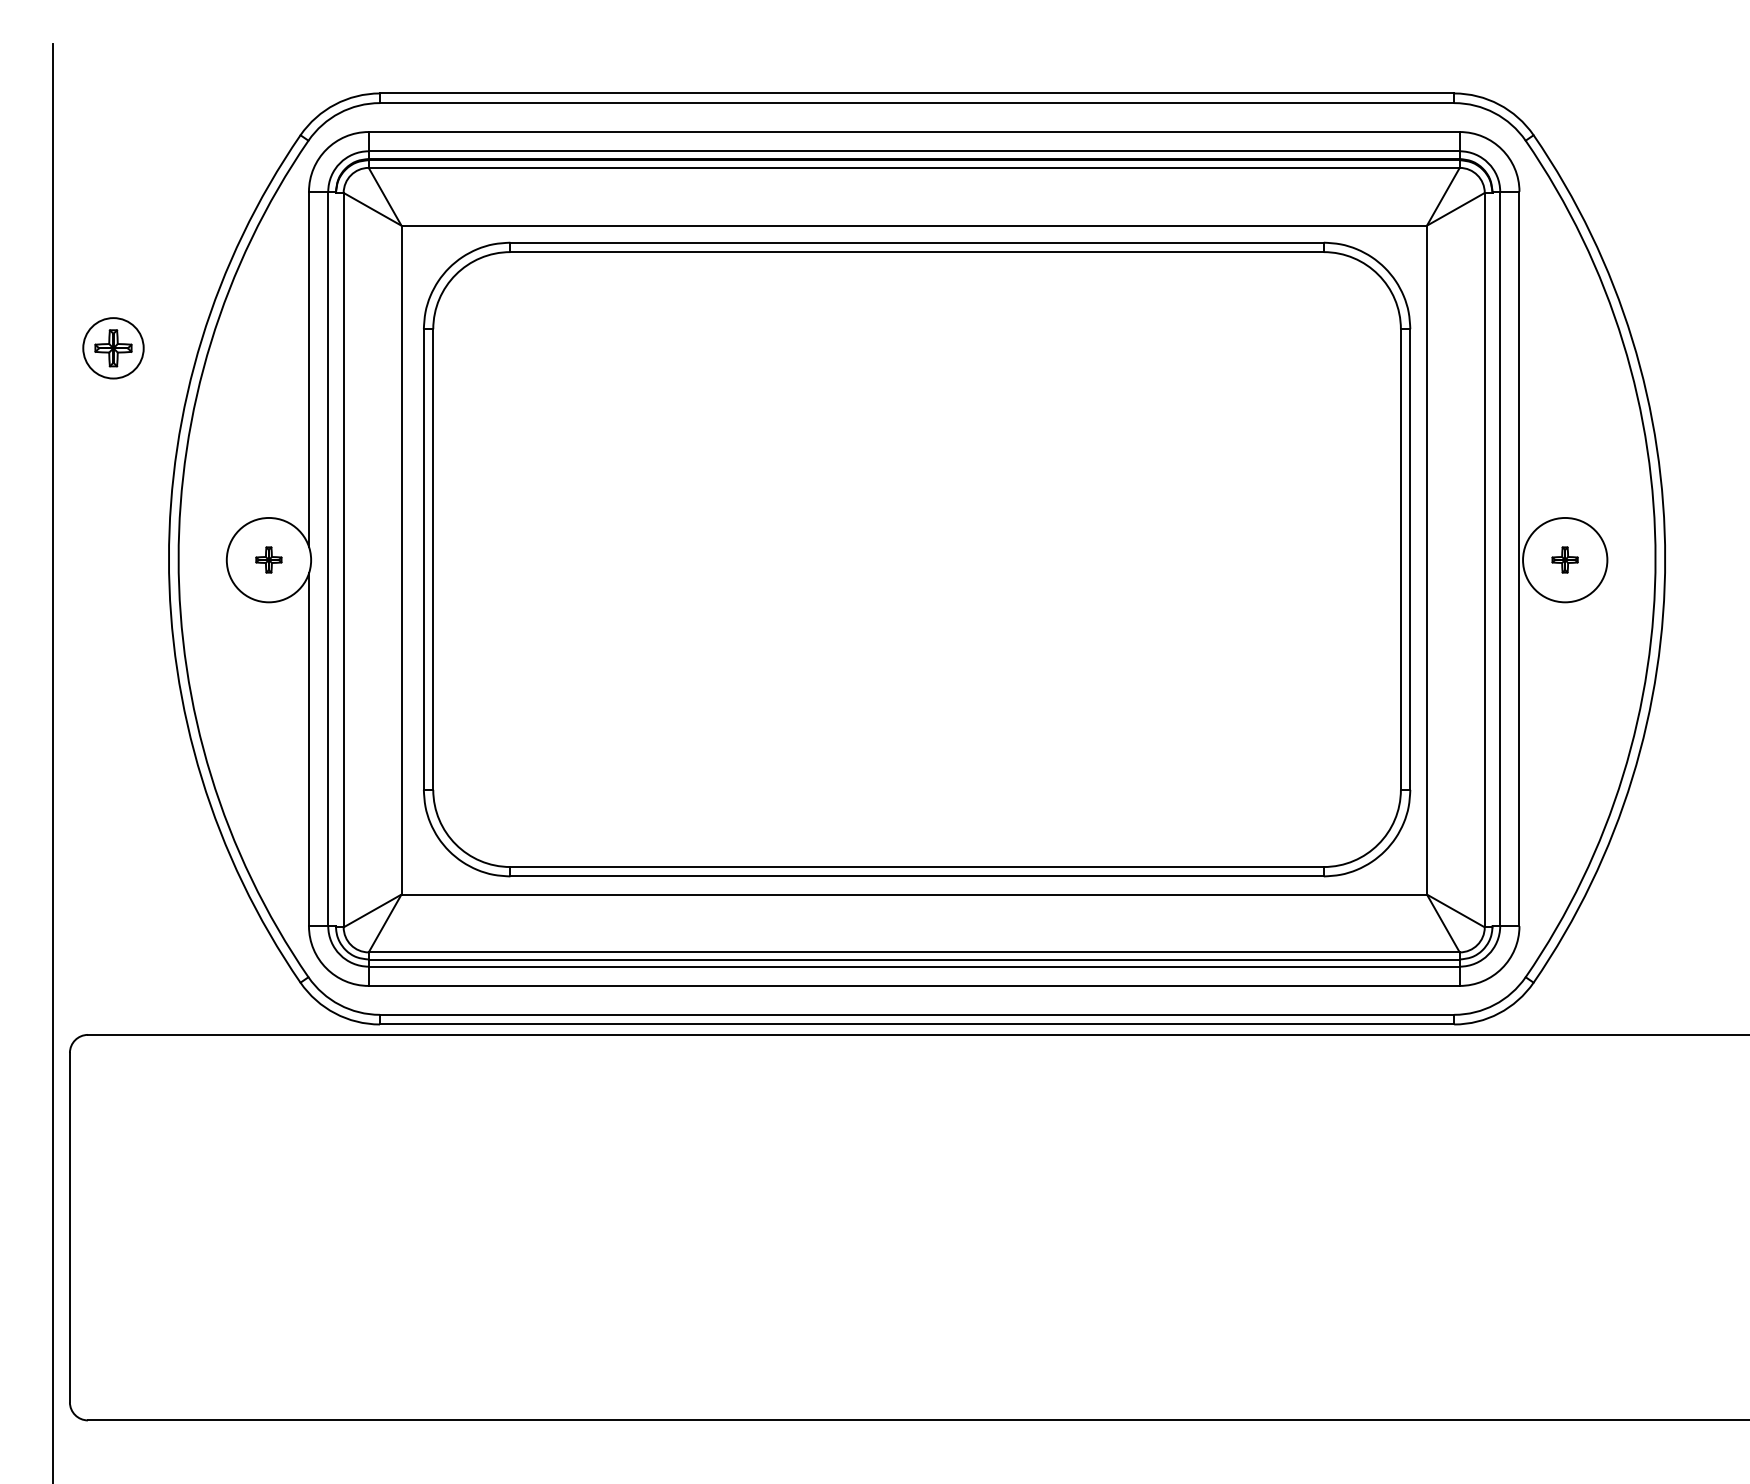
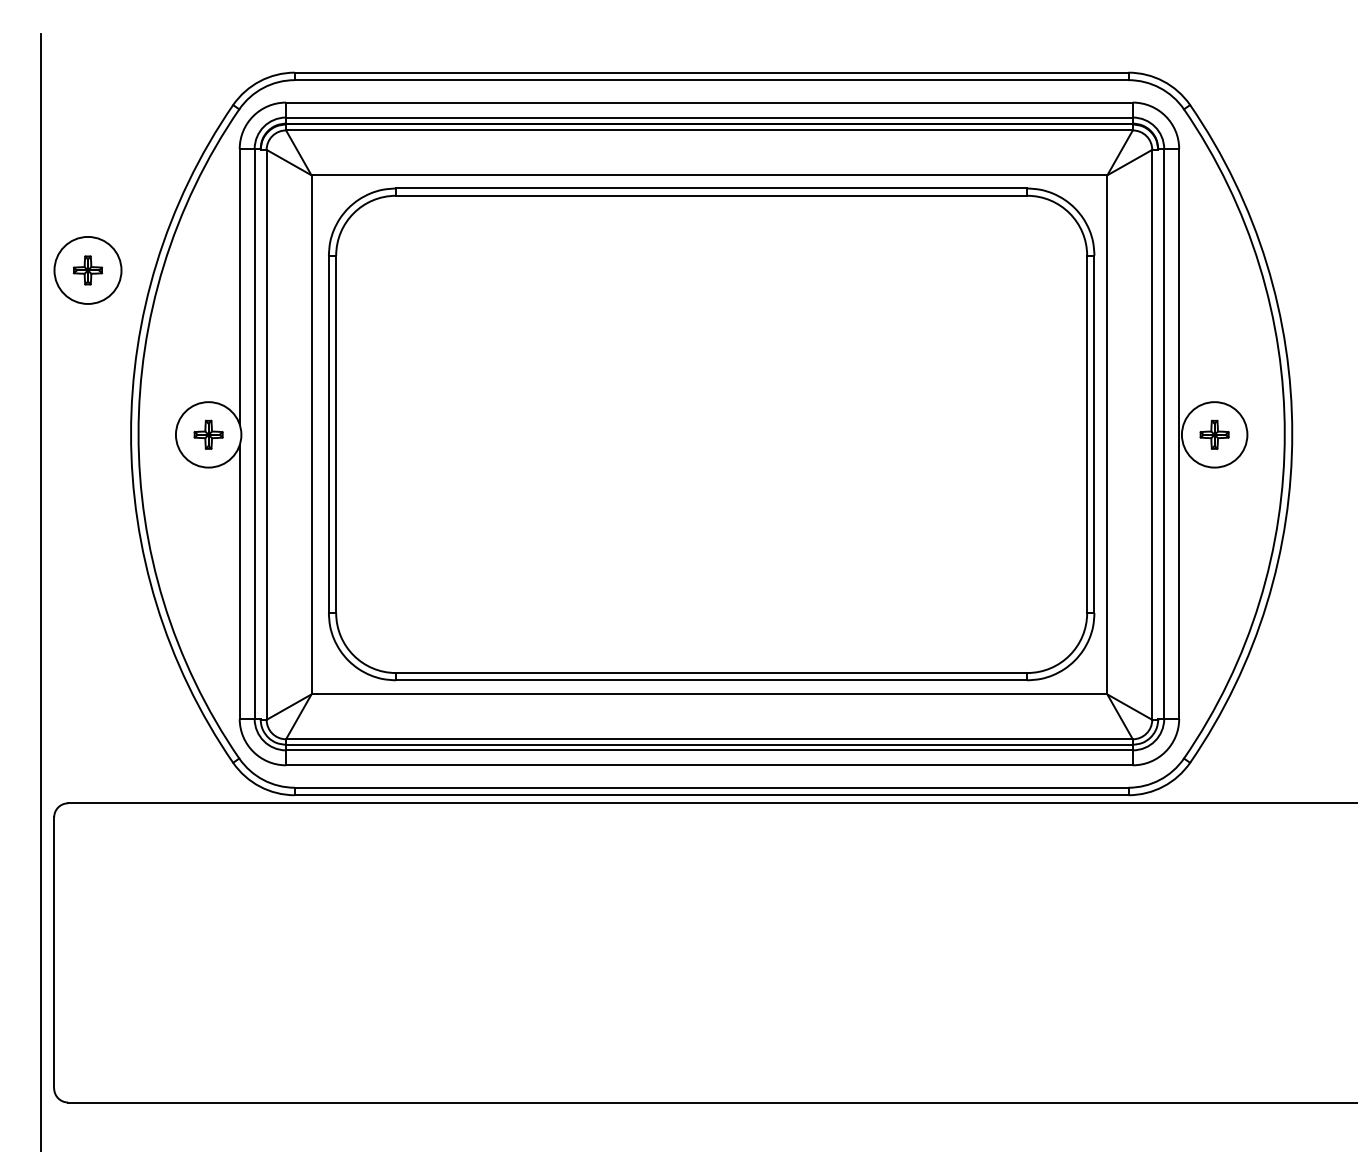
circle: (112, 347) -> (87, 269), size x1.43
part: (268, 559) -> (208, 434), size x1.43
part: (1564, 559) -> (1214, 434), size x1.43

